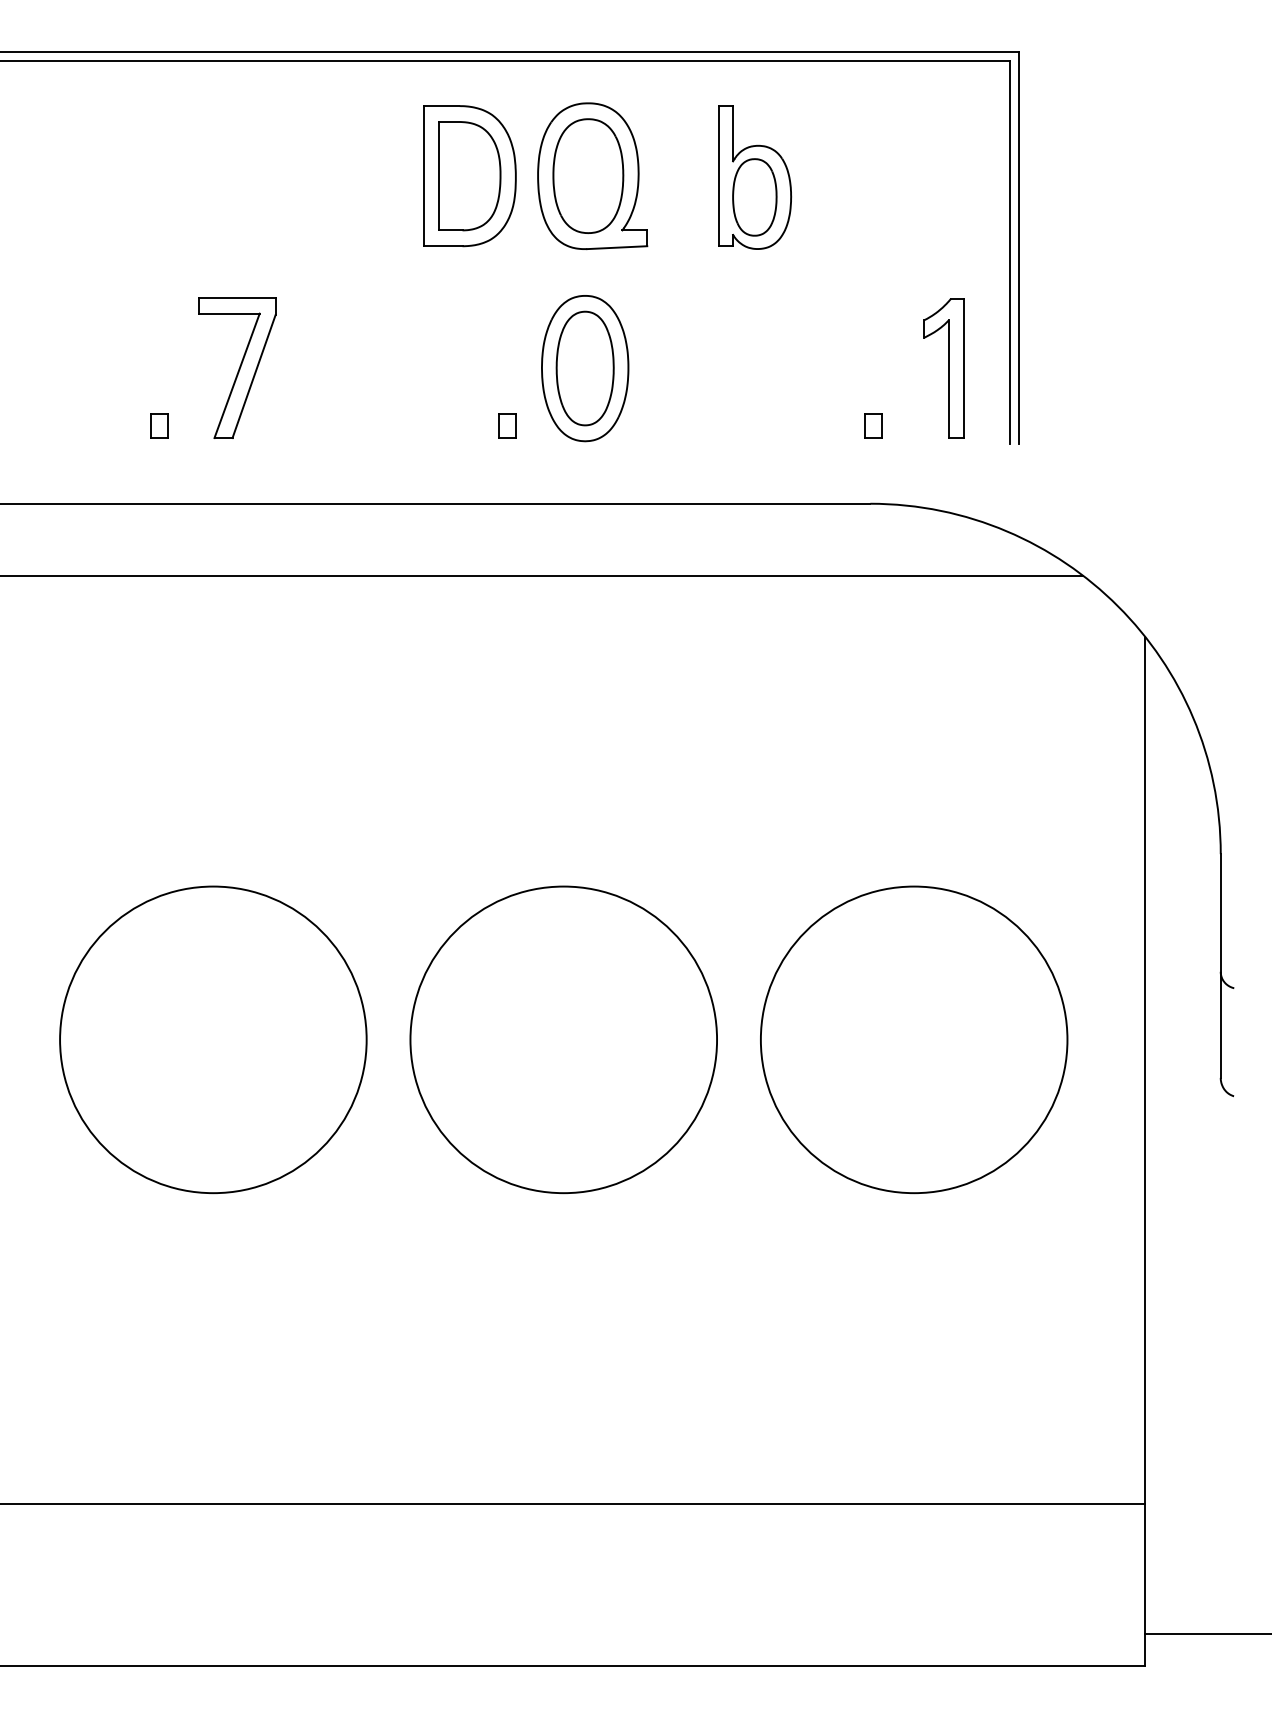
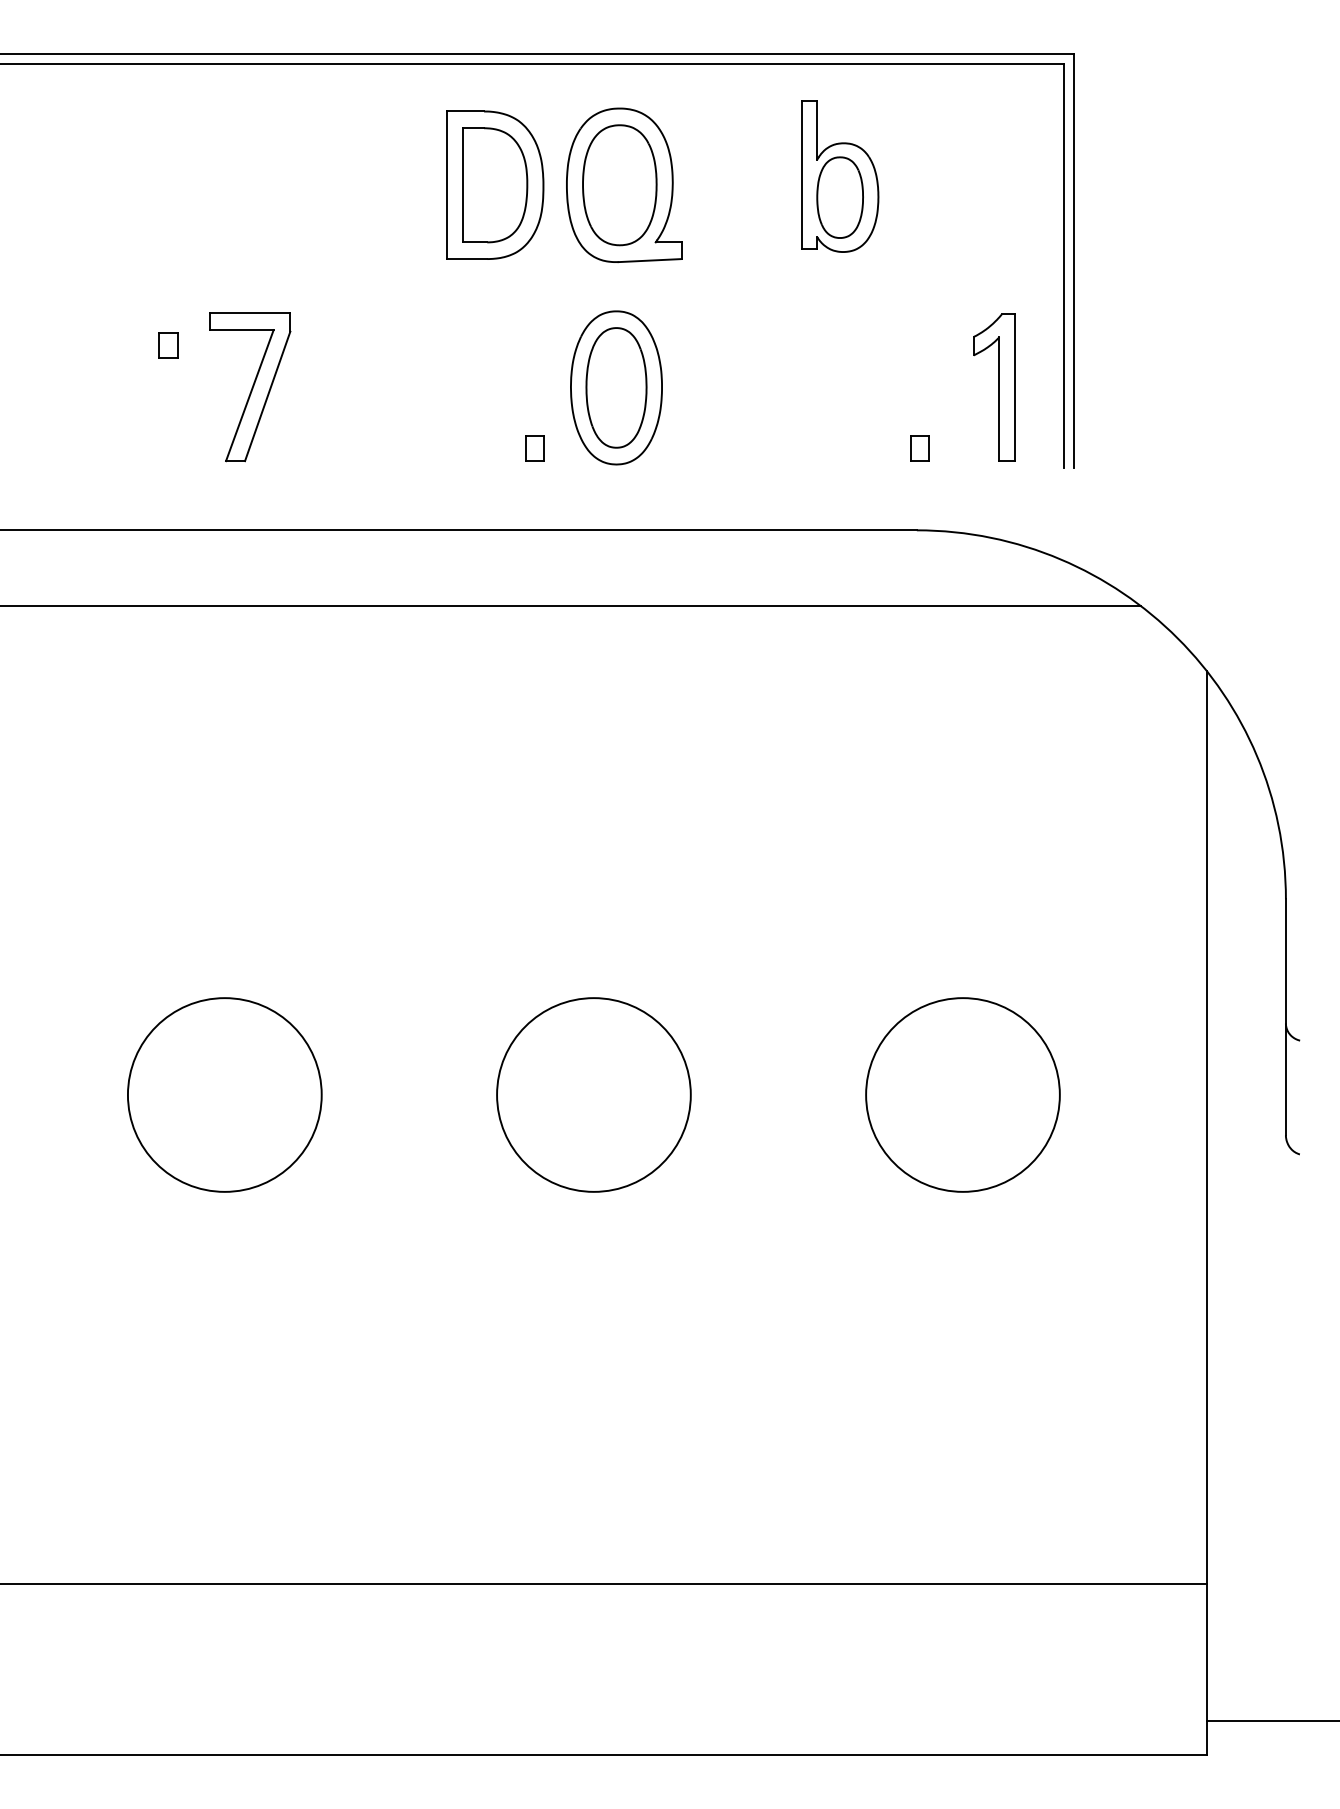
part: (755, 177) -> (840, 176), moved
part: (159, 426) -> (168, 345), moved
circle: (213, 1039) -> (224, 1094), size x0.6
circle: (563, 1039) -> (593, 1094), size x0.6
circle: (913, 1039) -> (962, 1094), size x0.6

